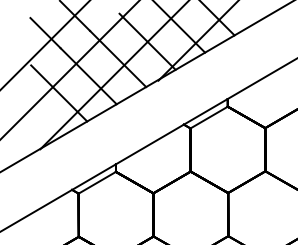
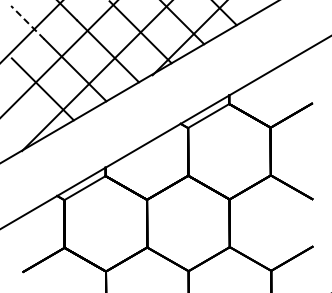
line: (45, 32) -> (27, 22), solid -> dashed

